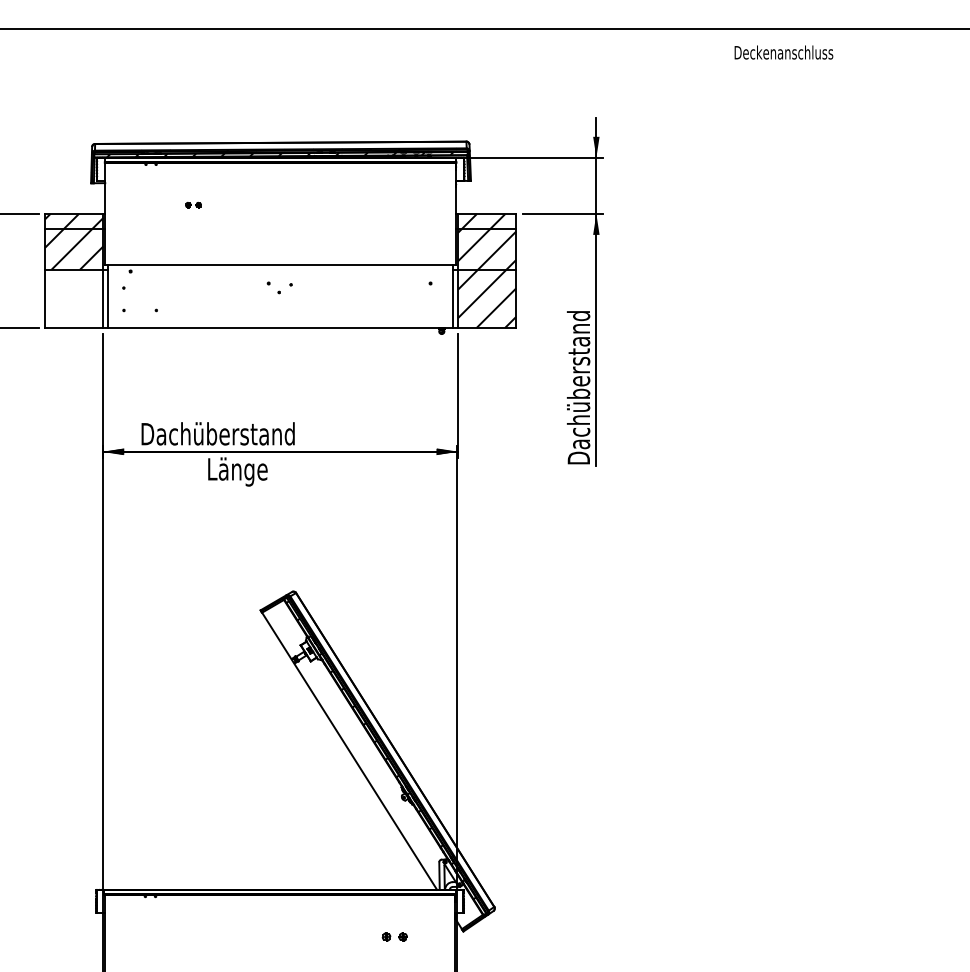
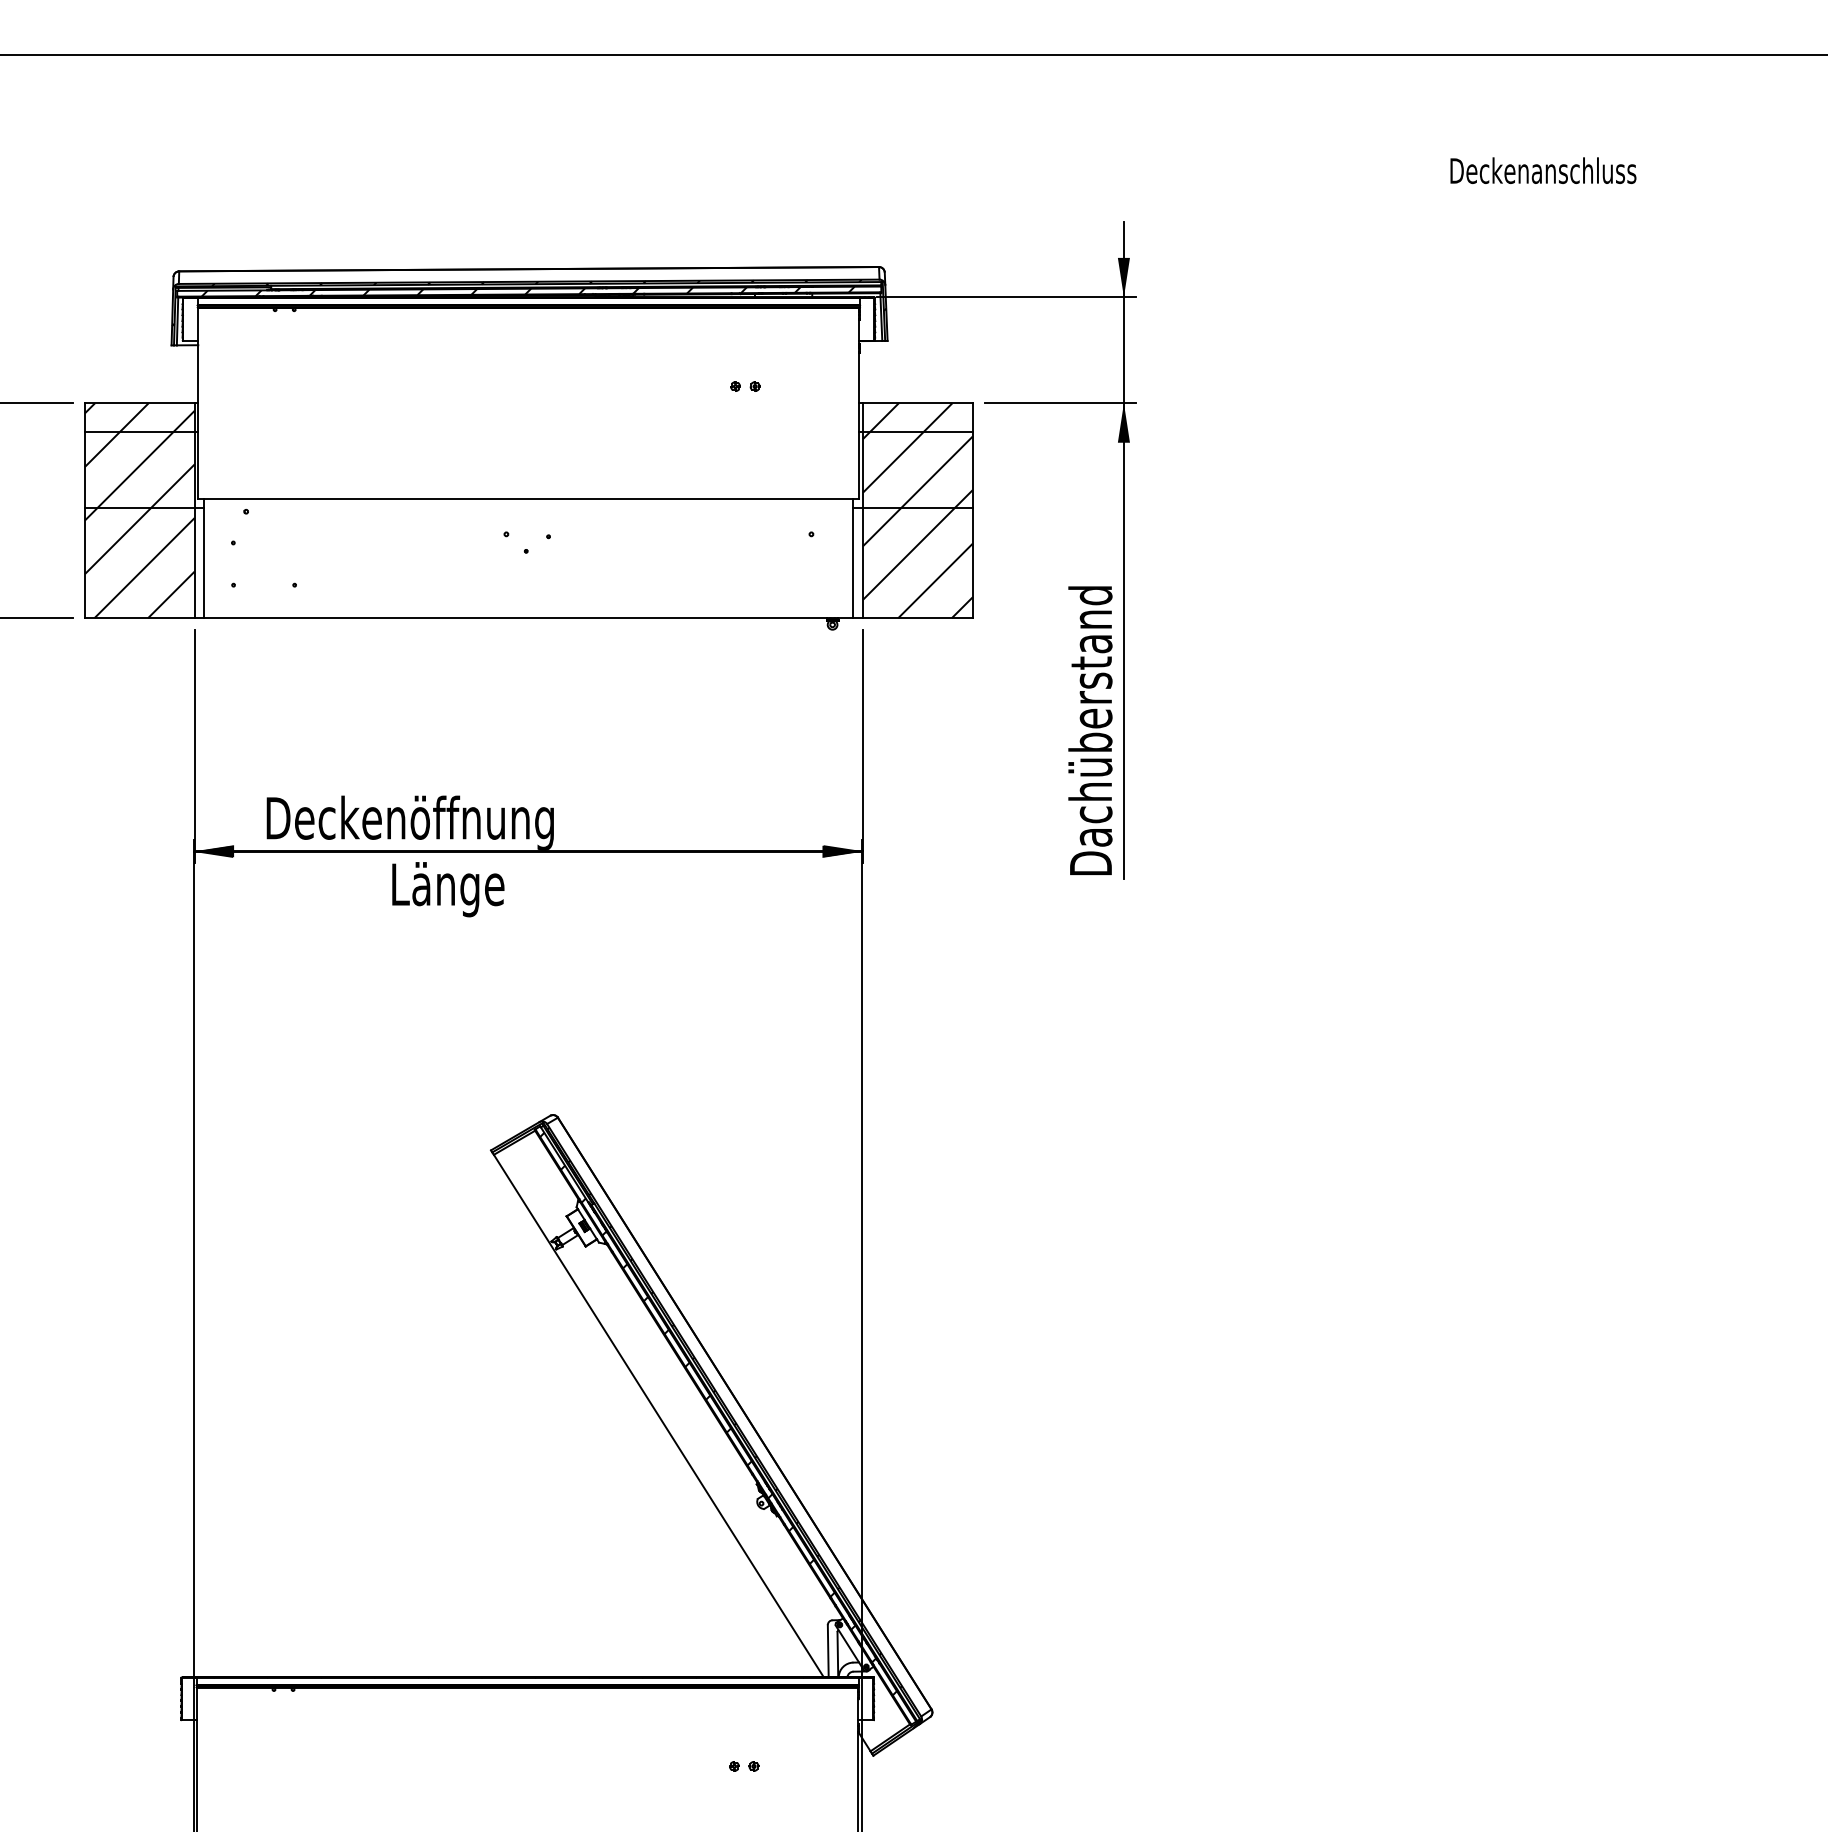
text: (783, 52) -> (1542, 170), moved
part: (193, 204) -> (745, 385), moved
hatch: (74, 298) -> (140, 562), added
text: (225, 436) -> (424, 822), Dachüberstand -> Deckenöffnung
part: (394, 937) -> (743, 1766), size x0.62

